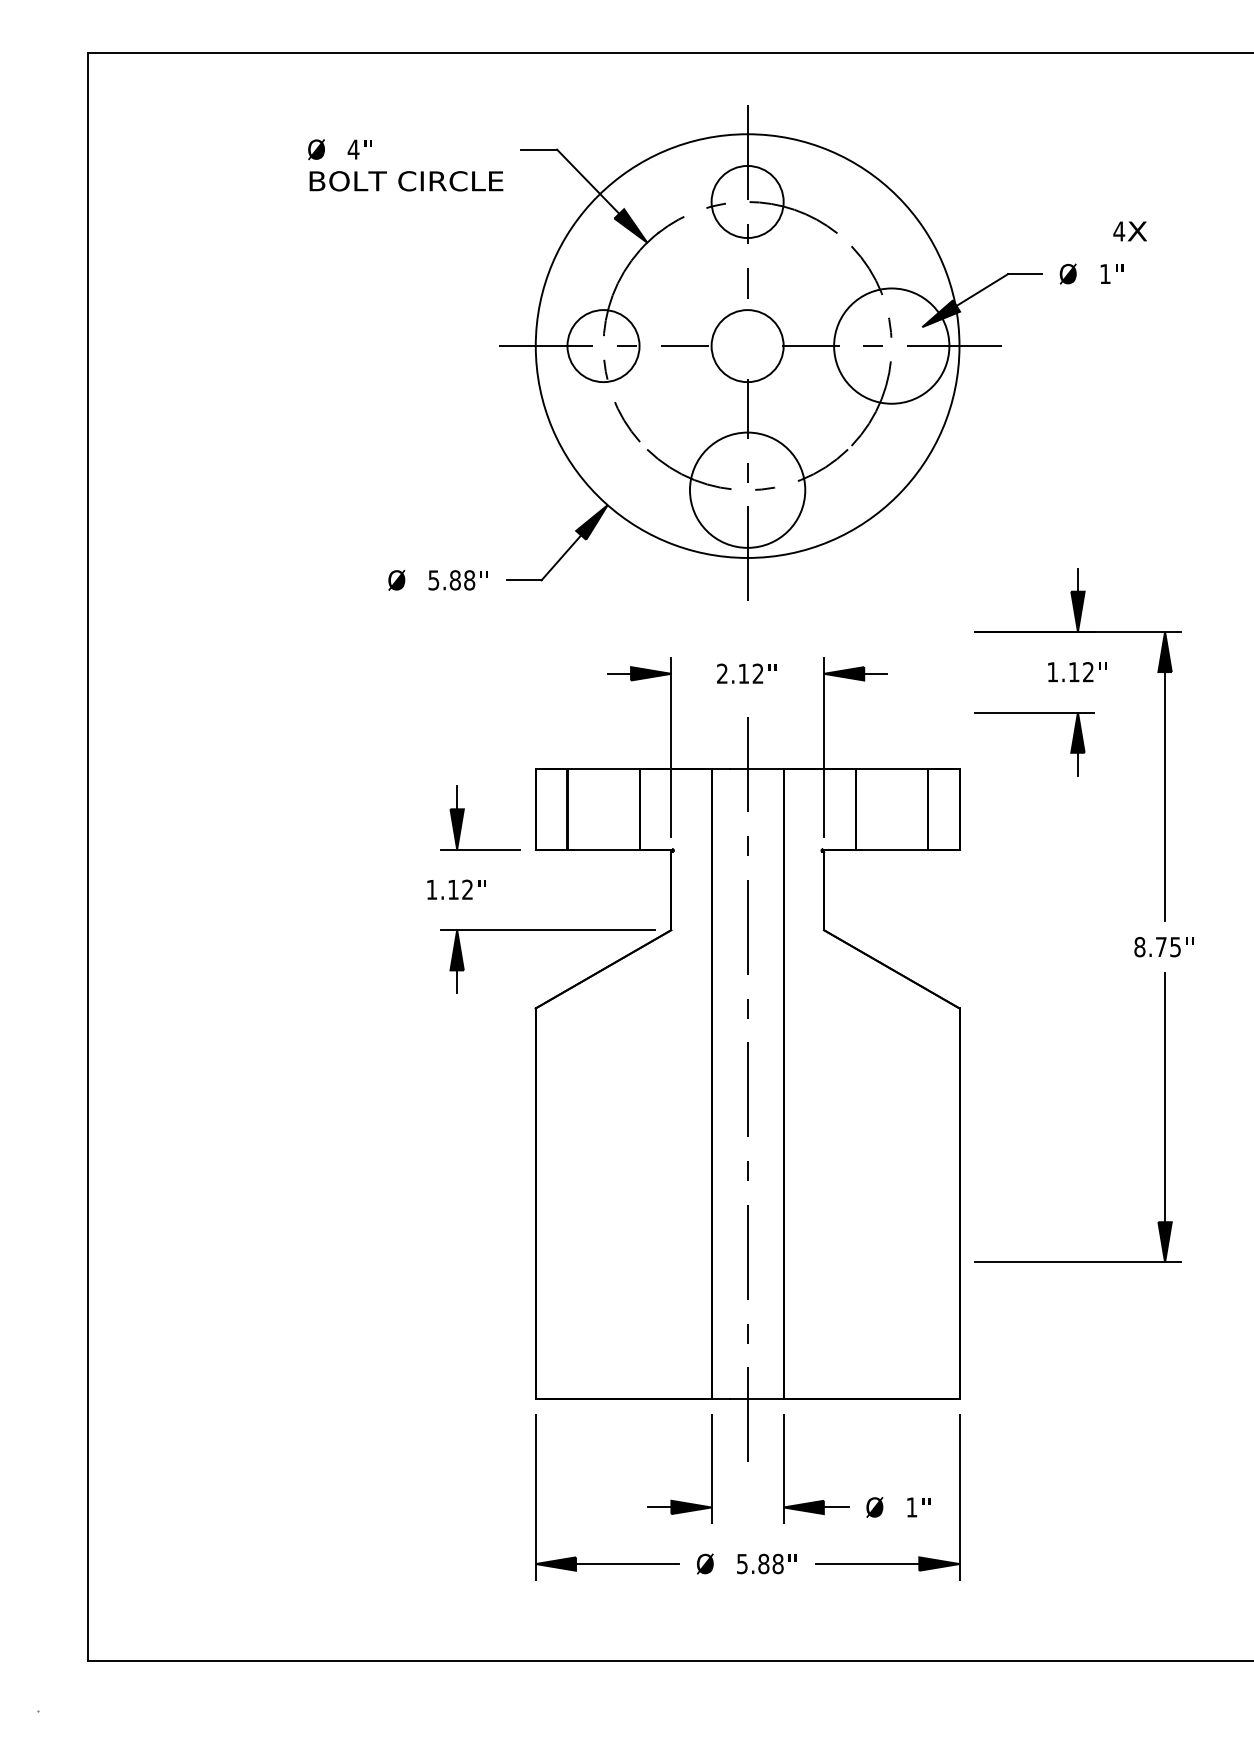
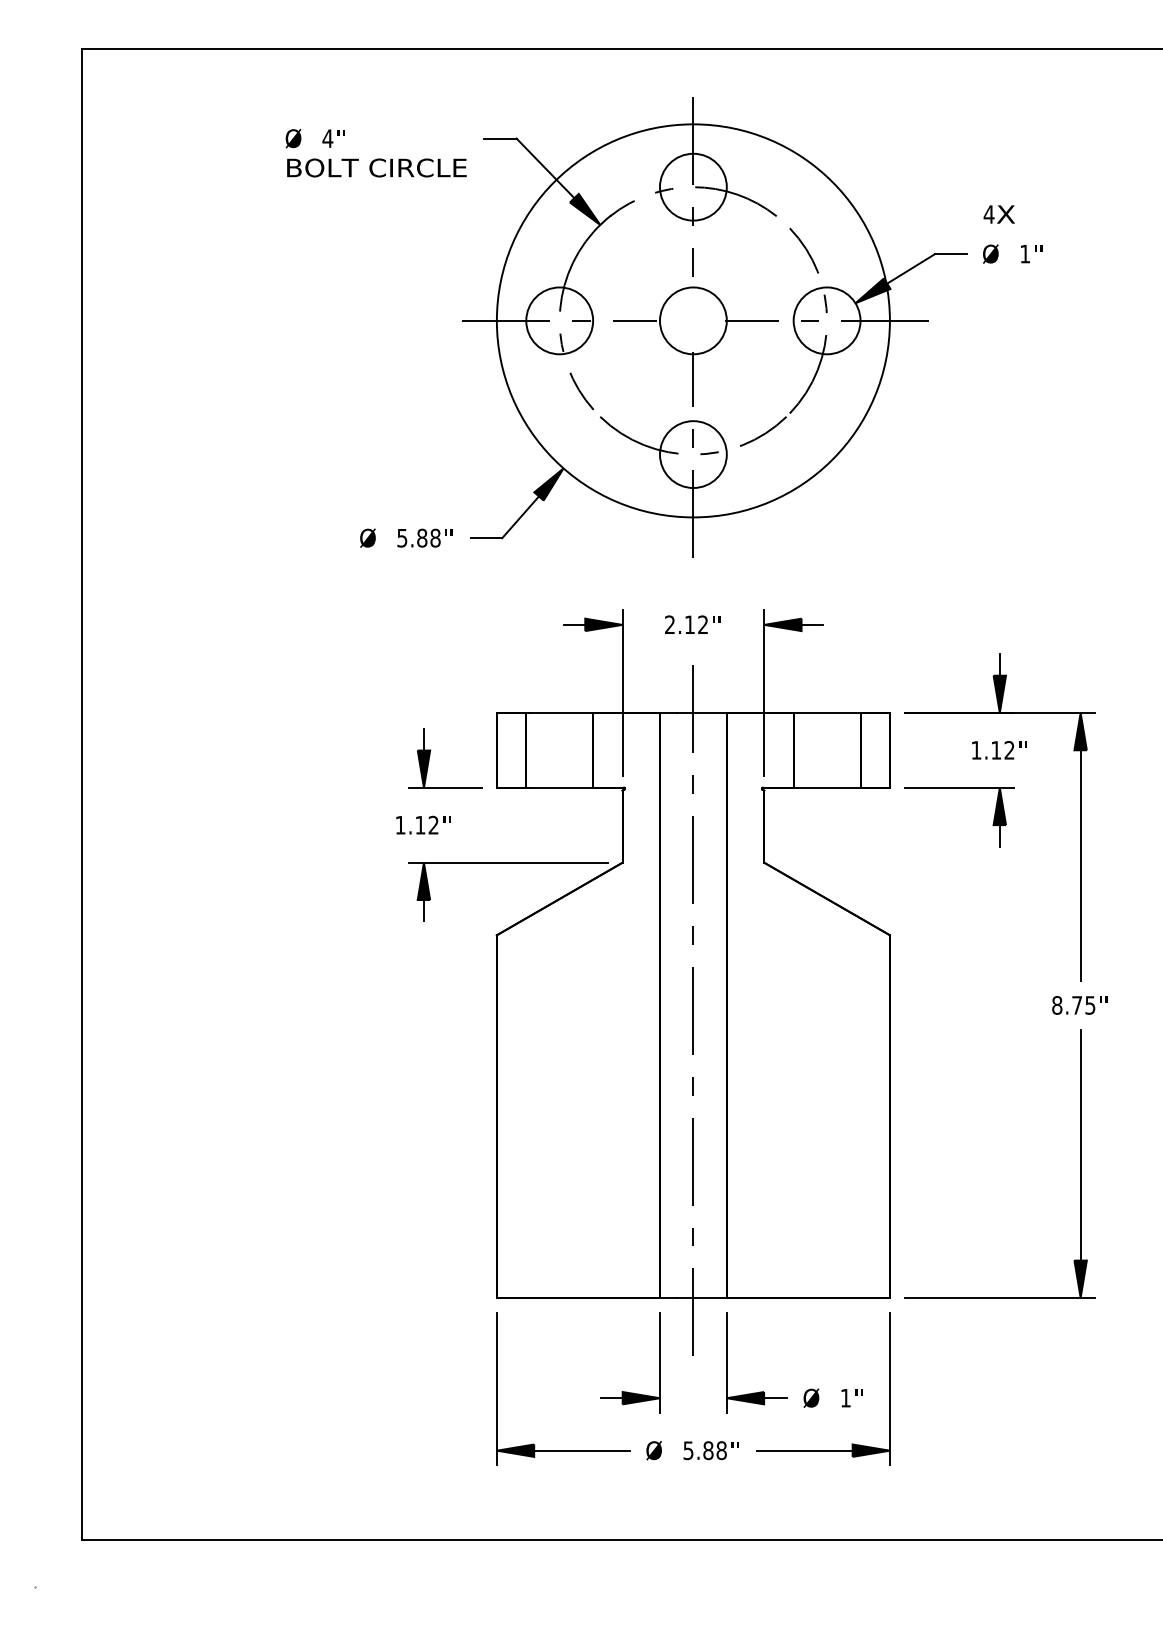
text: (1129, 231) -> (998, 214), moved
circle: (891, 345) -> (826, 320), size x0.62
circle: (746, 490) -> (692, 454), size x0.62
part: (1134, 940) -> (1052, 999), moved

